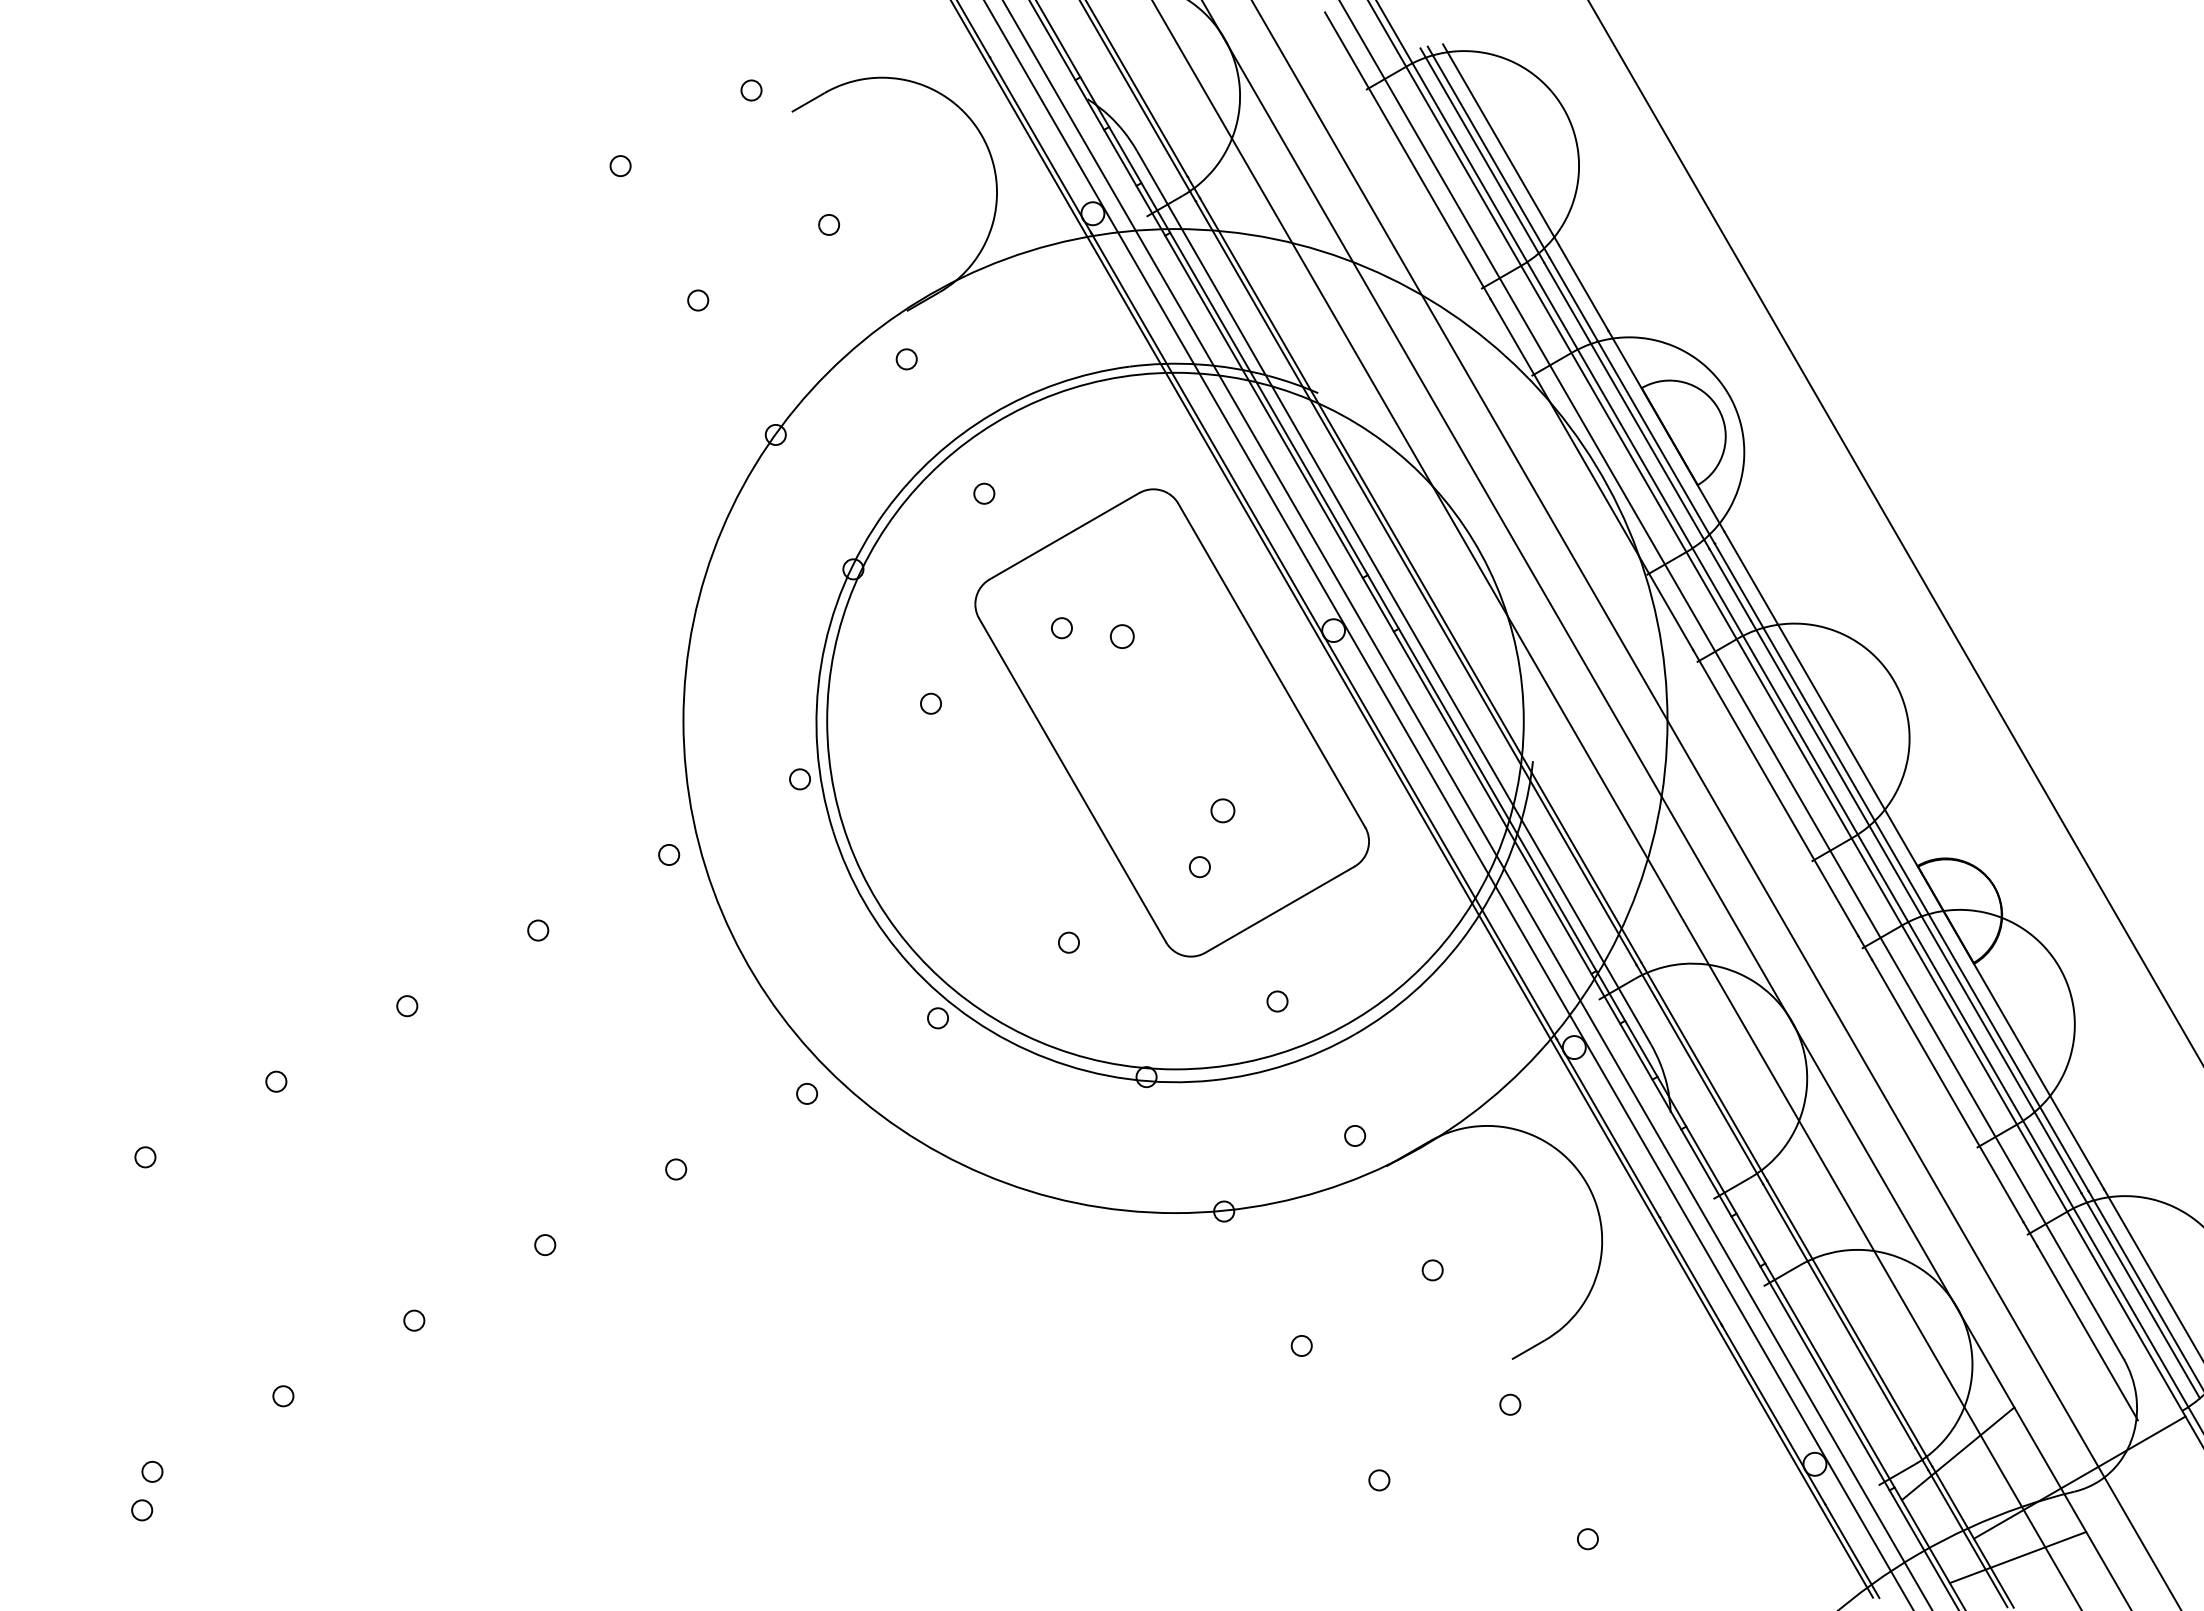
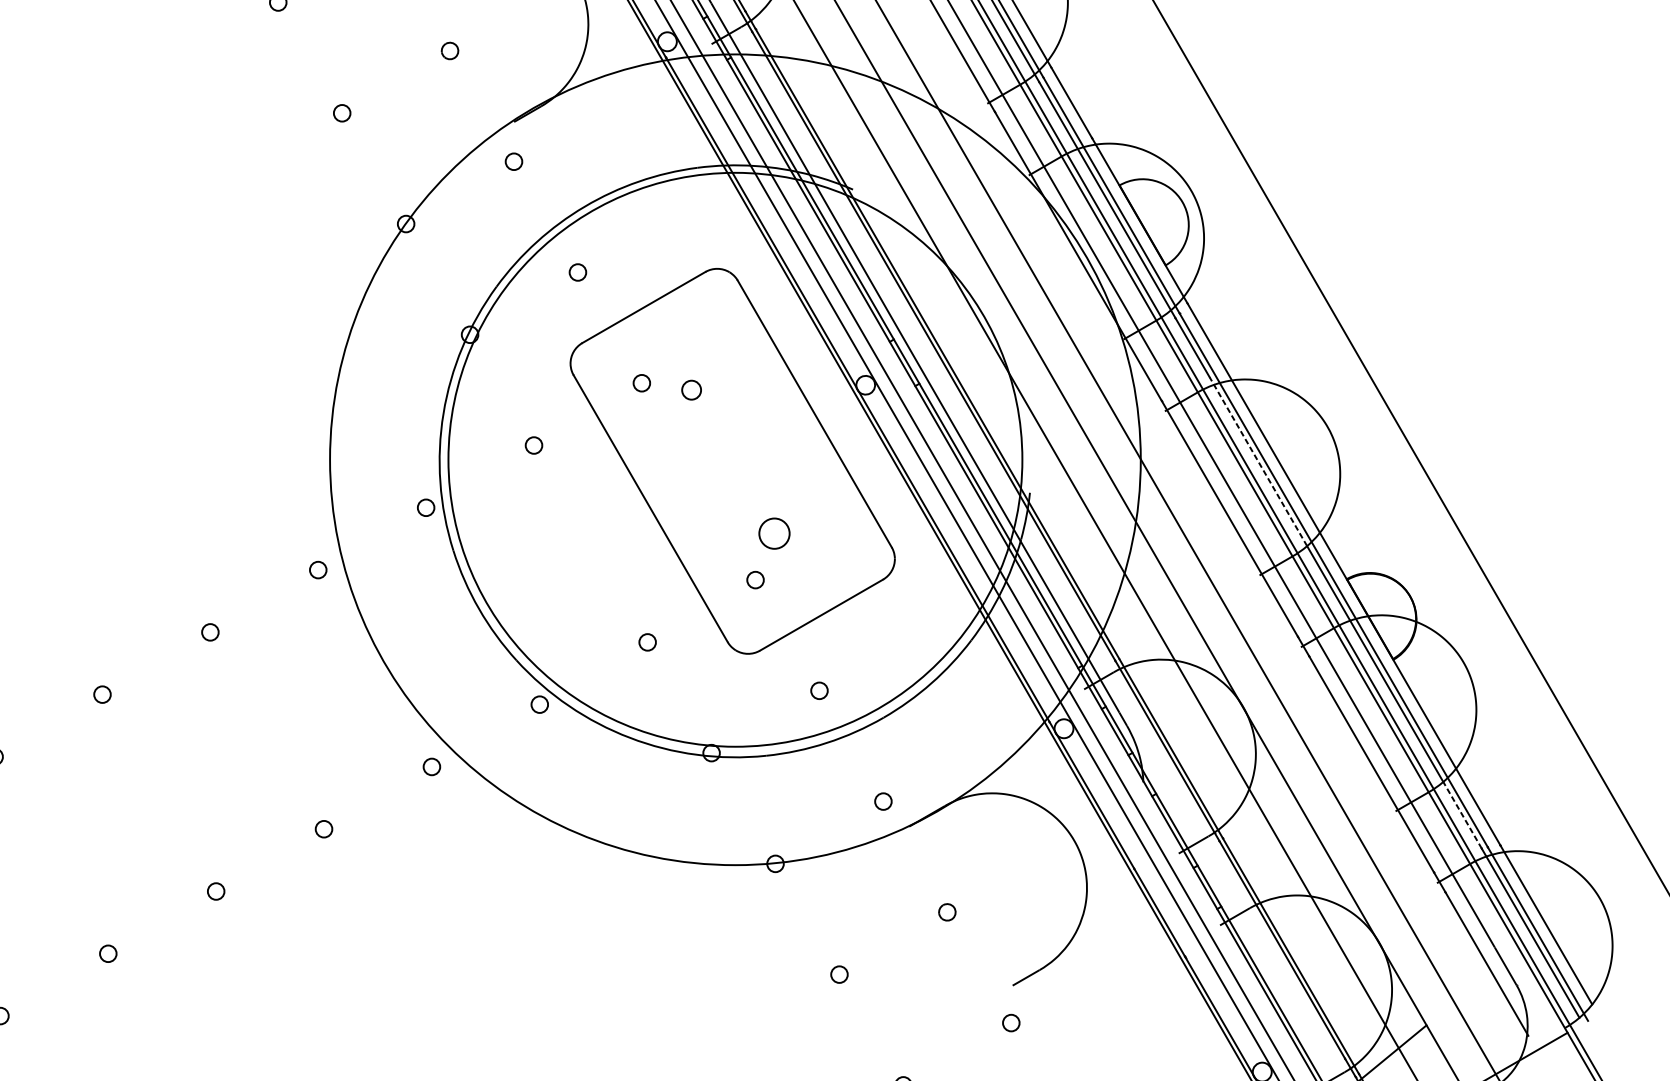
line: (1809, 722) -> (1257, 460), solid -> dashed
circle: (1222, 810) -> (774, 533), size x1.6
line: (2058, 1152) -> (1462, 815), solid -> dashed

